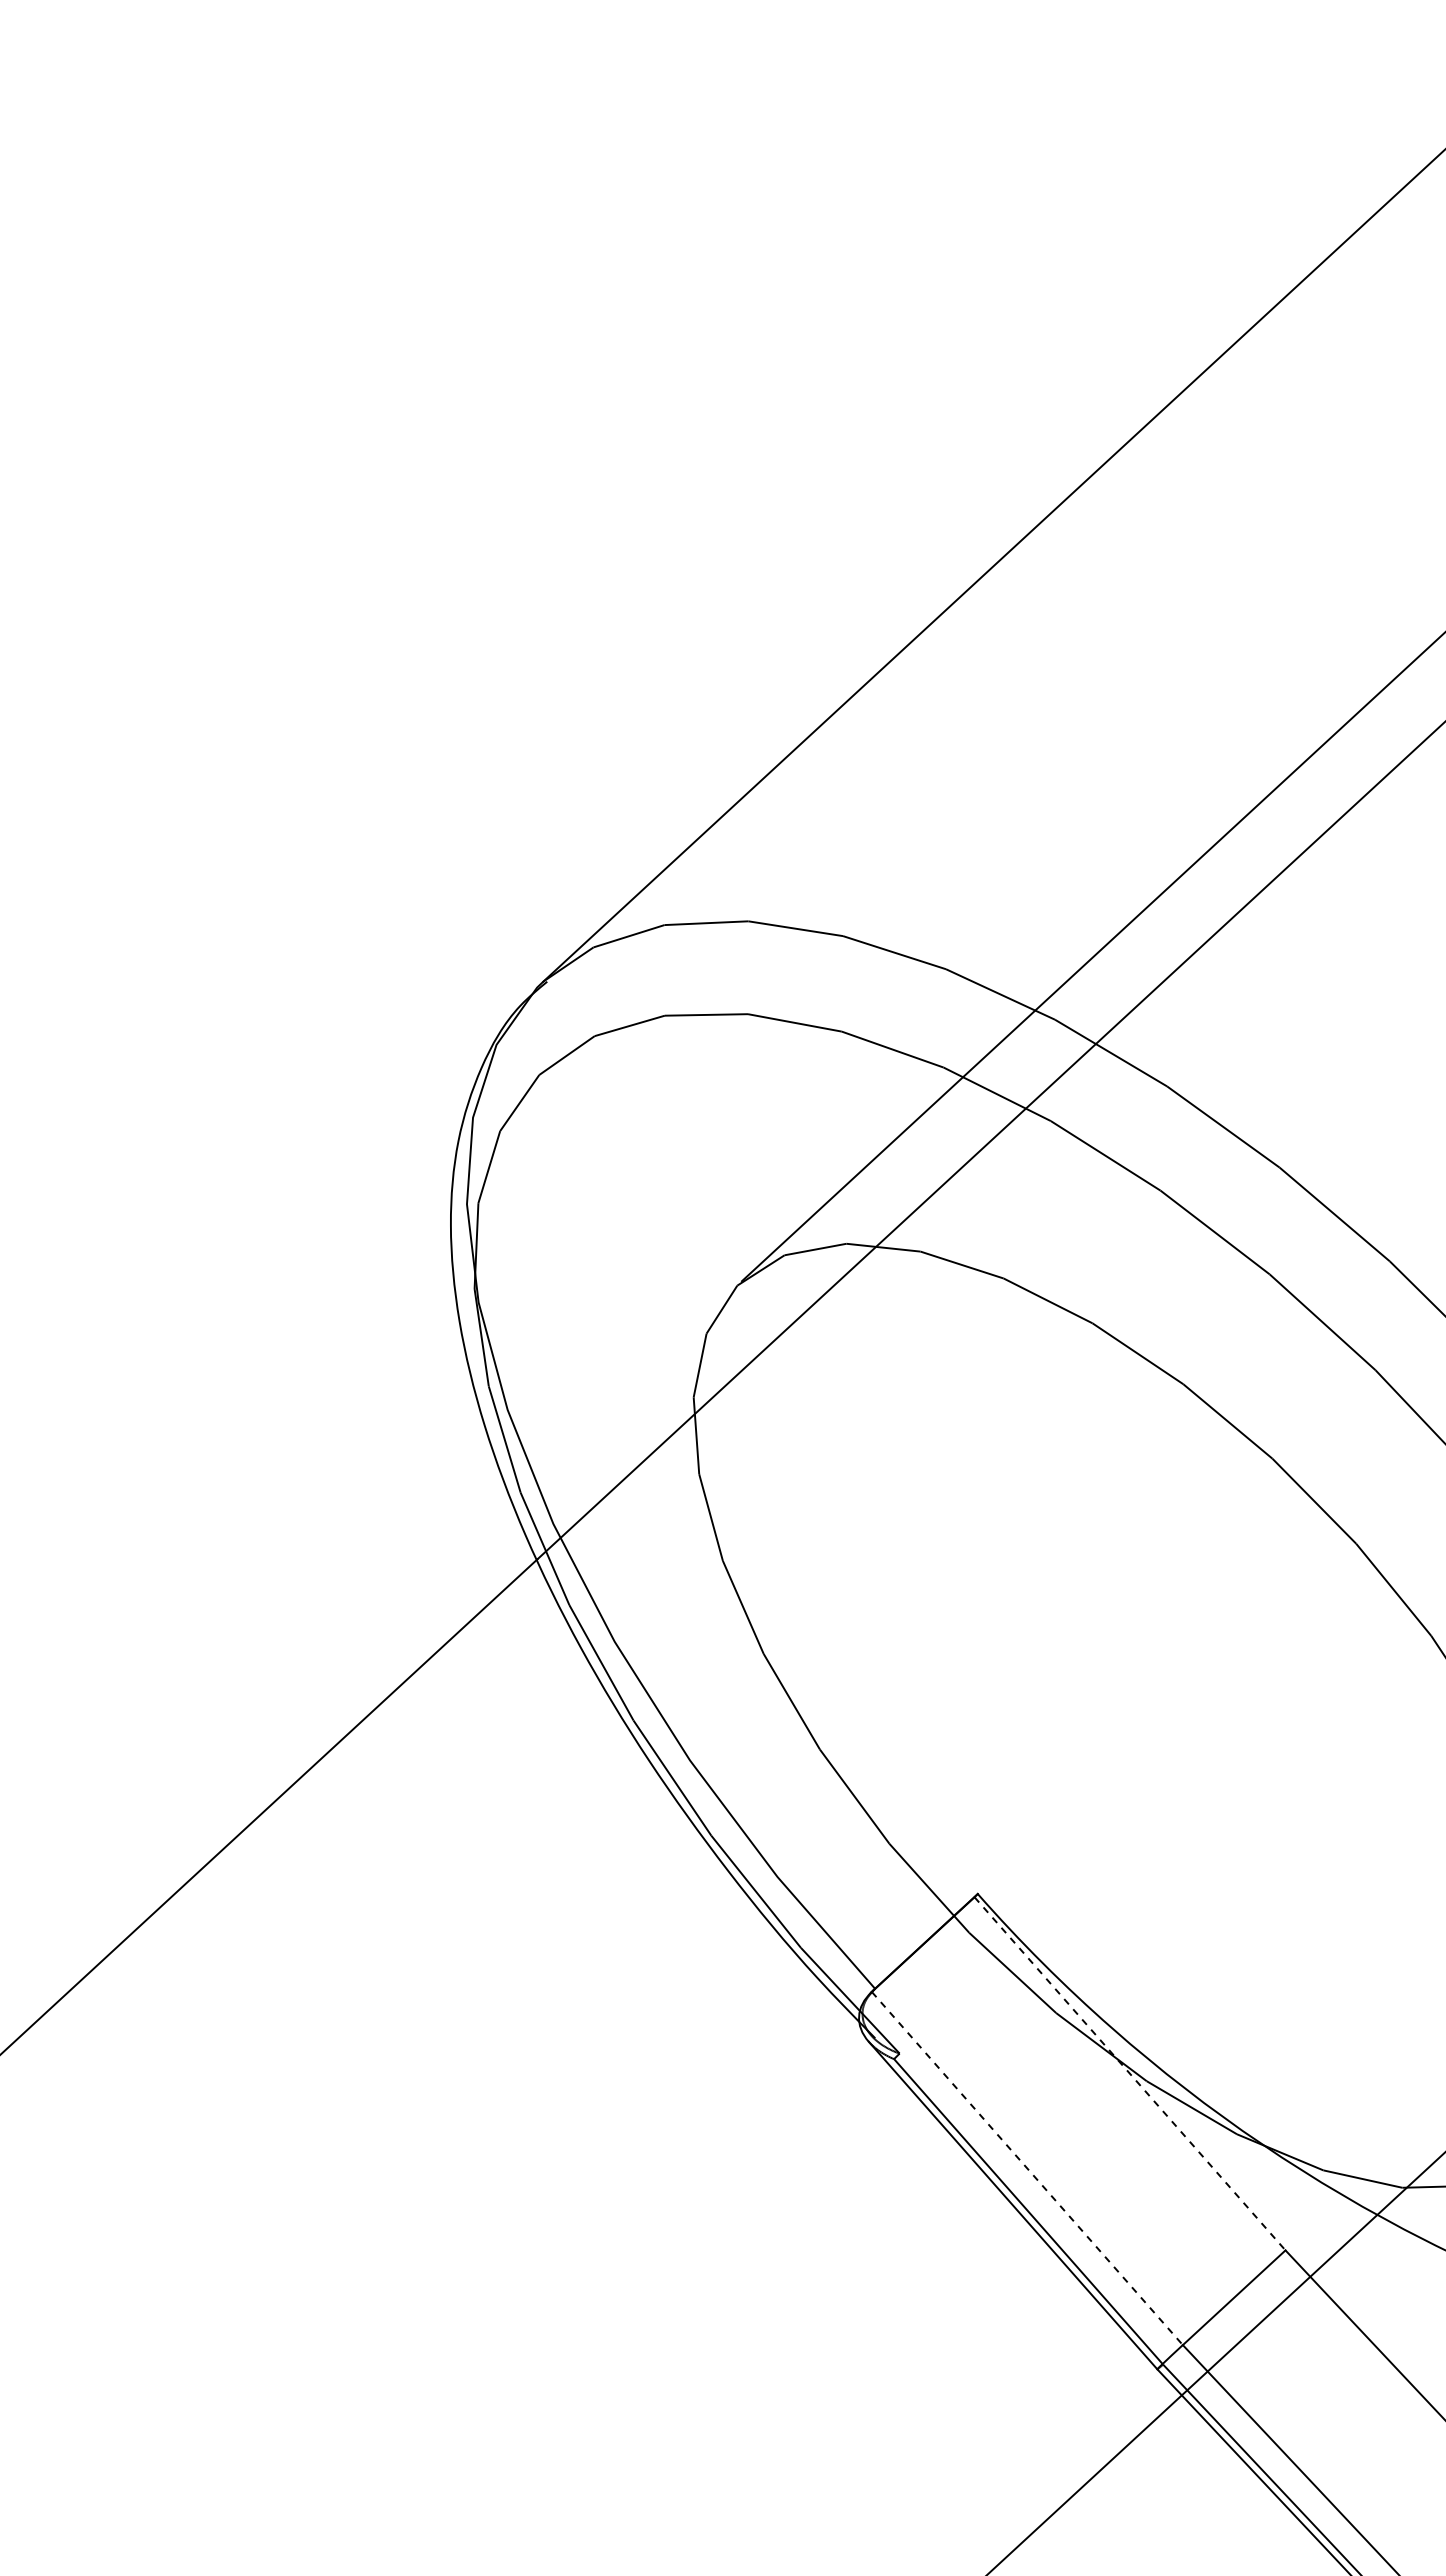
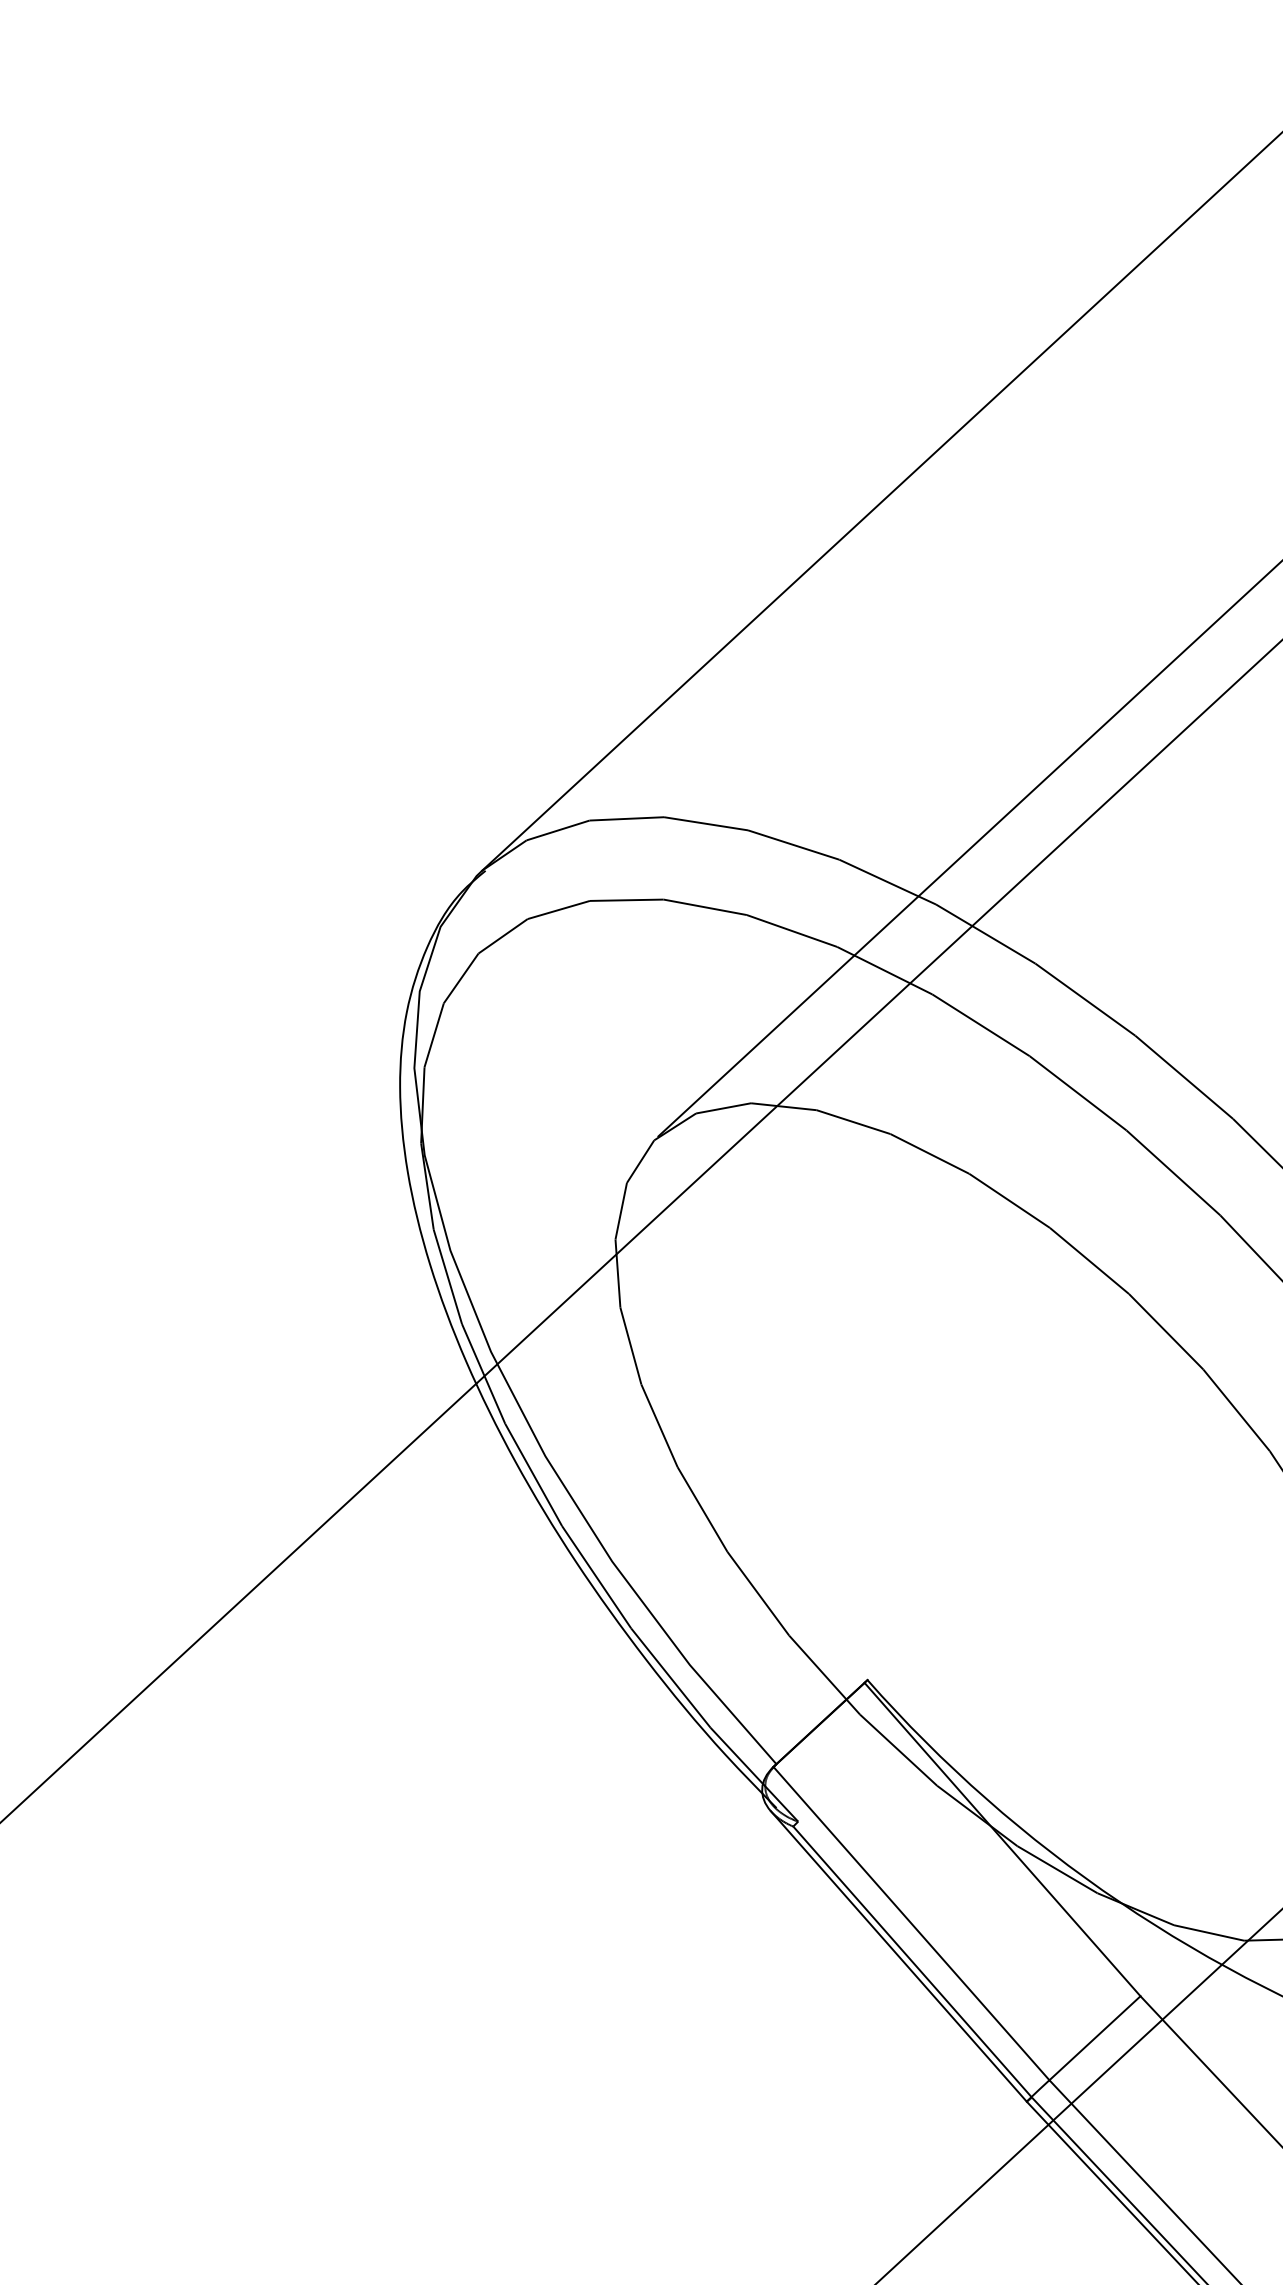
line: (1130, 2074) -> (1002, 1840), dashed -> solid
line: (1027, 2168) -> (911, 1923), dashed -> solid

